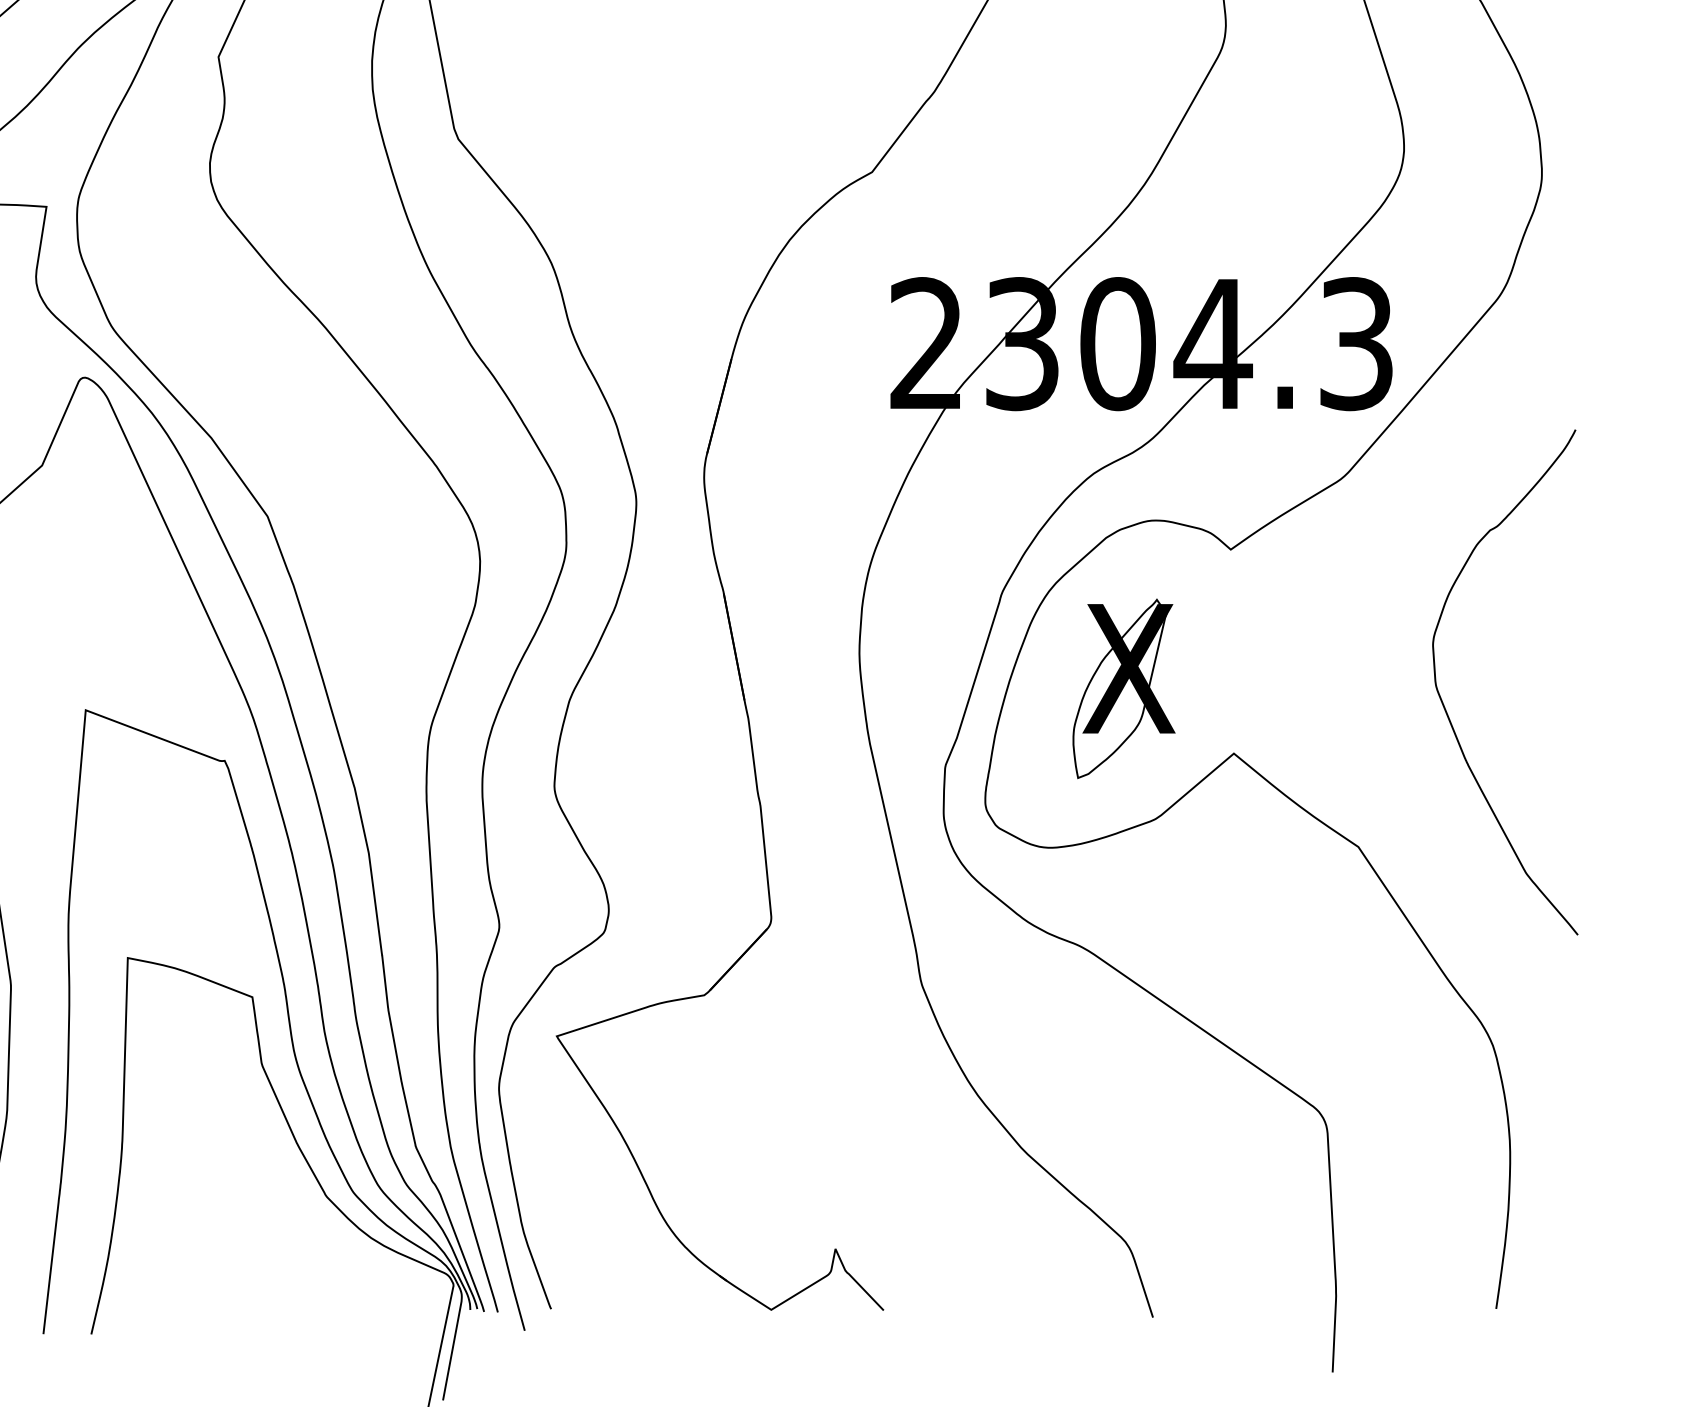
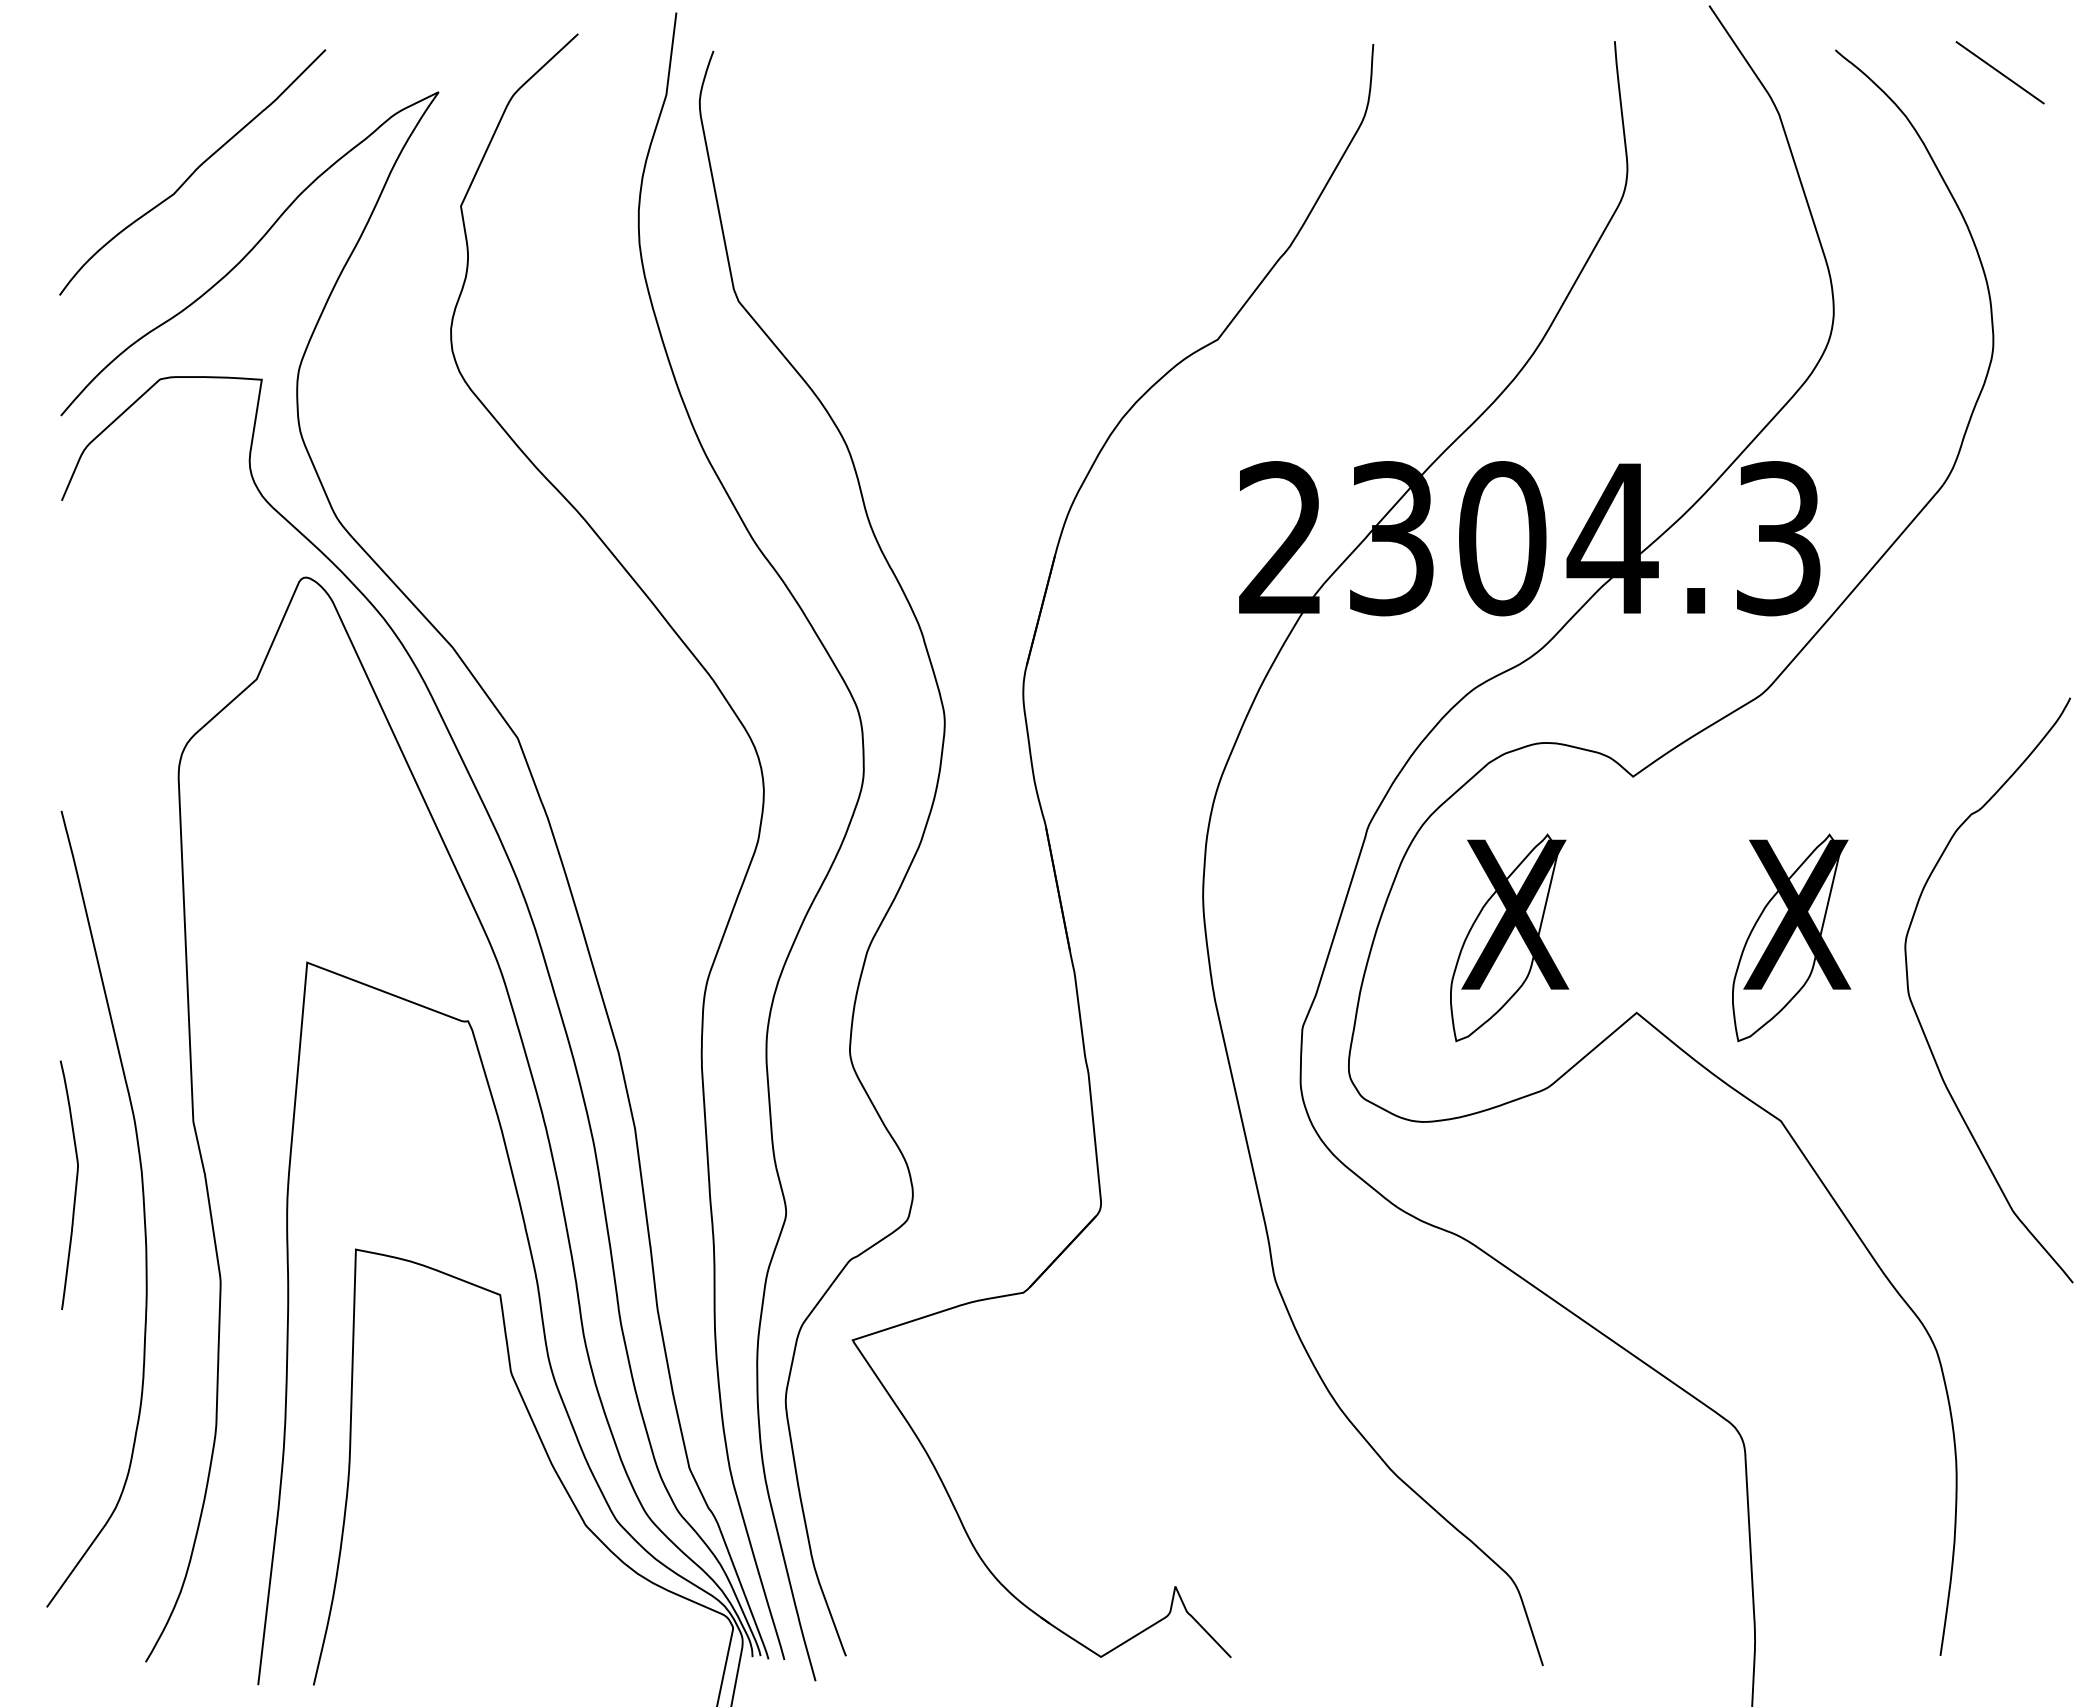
part: (1367, 688) -> (1791, 937), added
curve: (1444, 704) -> (1918, 1016), moved

